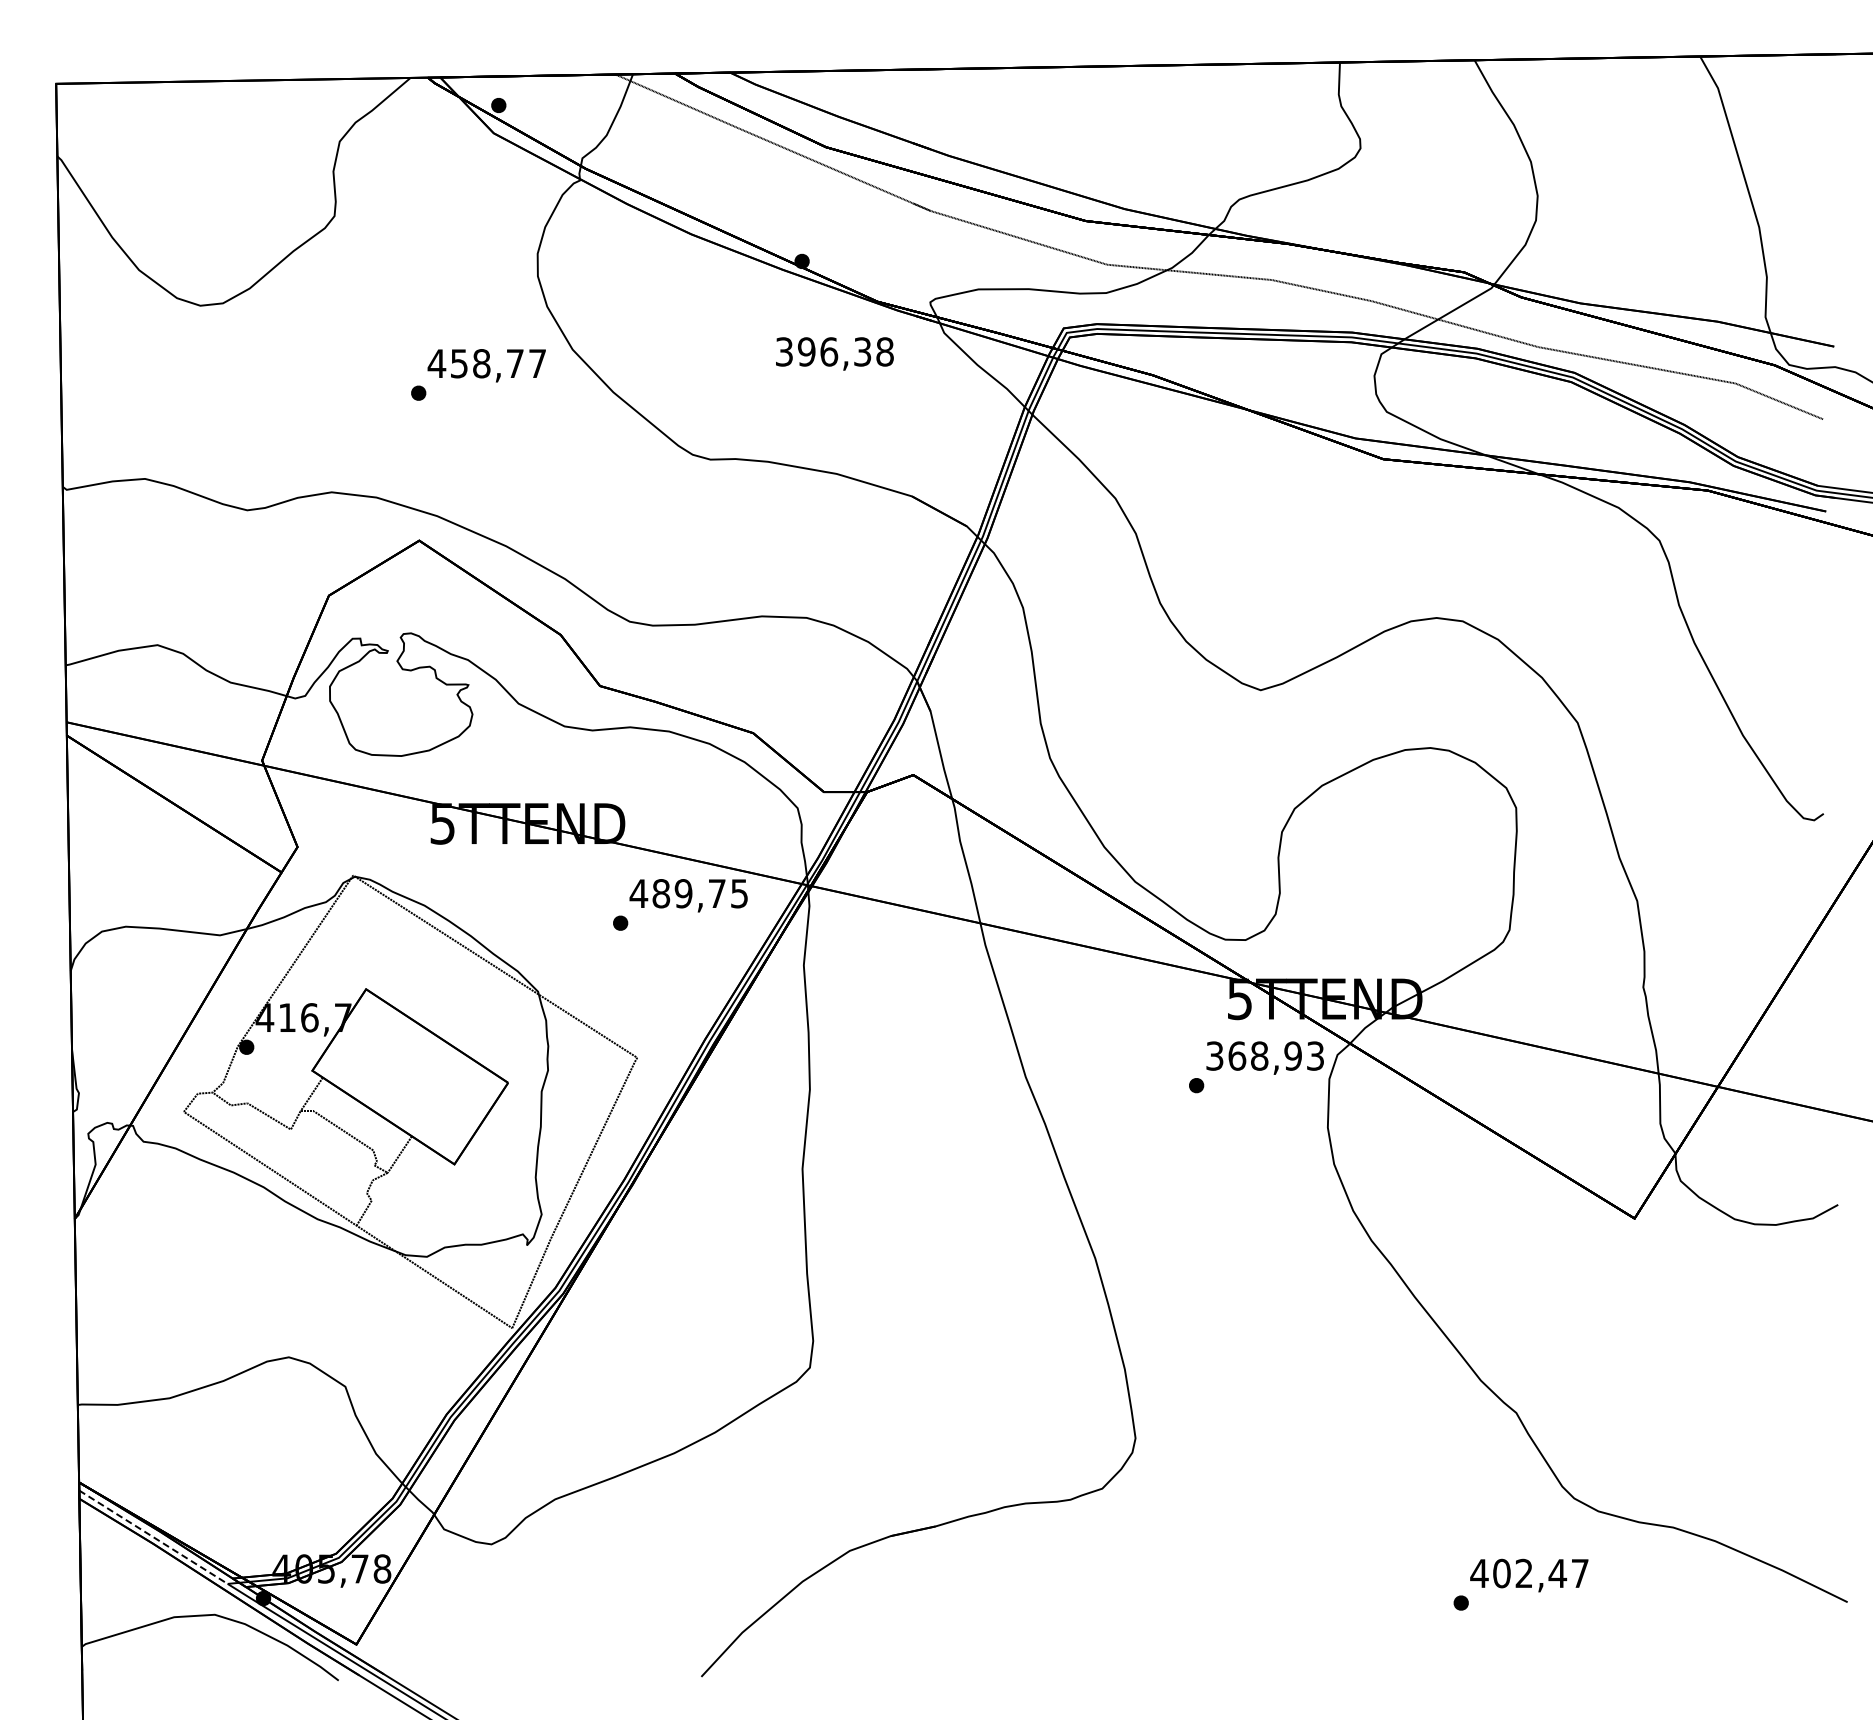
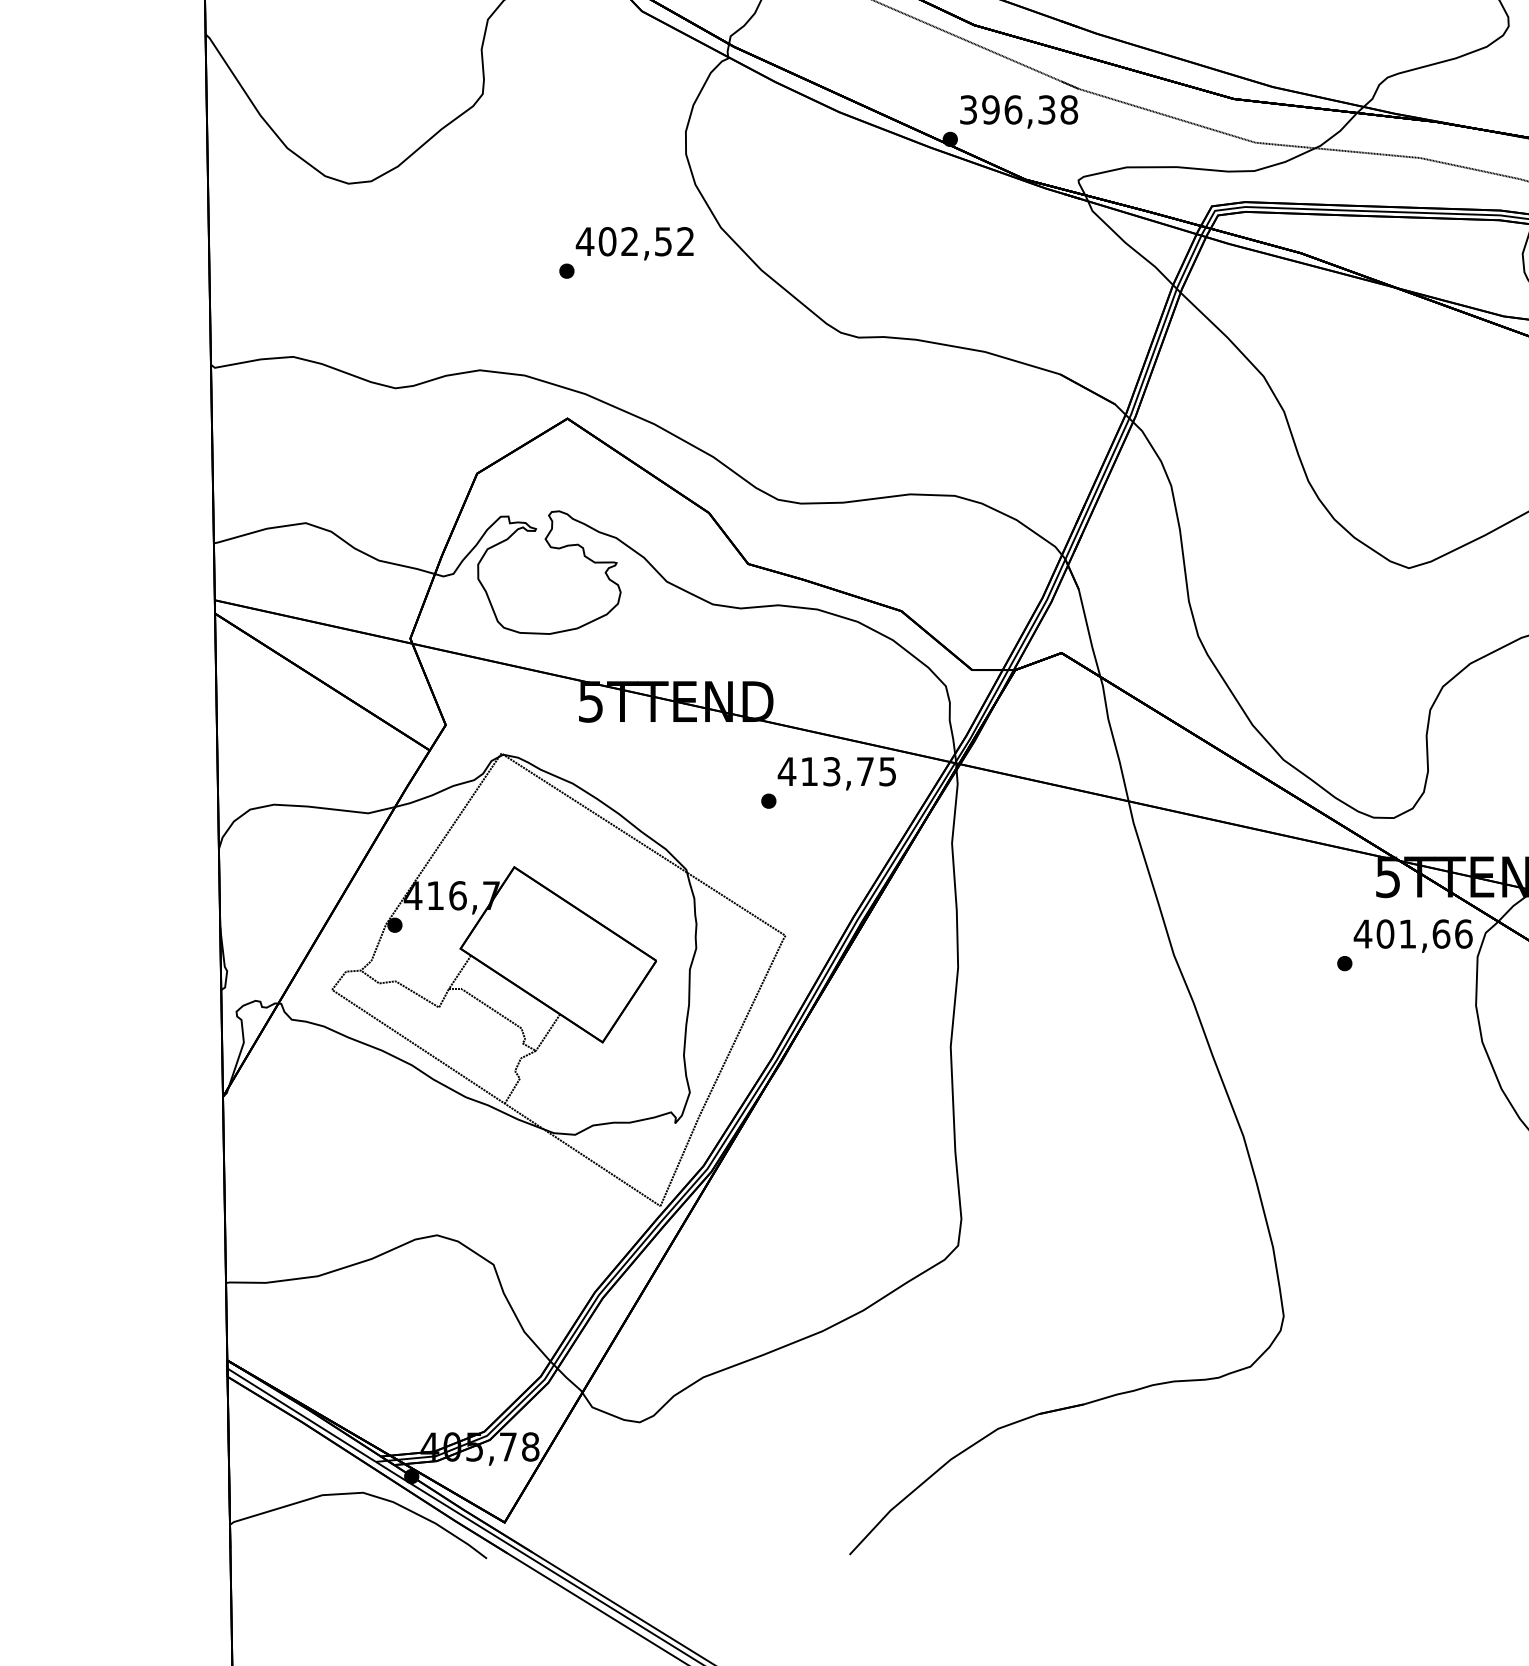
text: (834, 353) -> (1018, 111), moved
text: (497, 363) -> (645, 241), 458,77 -> 402,52
text: (672, 893) -> (820, 771), 489,75 -> 413,75
text: (1264, 1055) -> (1412, 933), 368,93 -> 401,66
line: (153, 1537) -> (301, 1415), dashed -> solid

